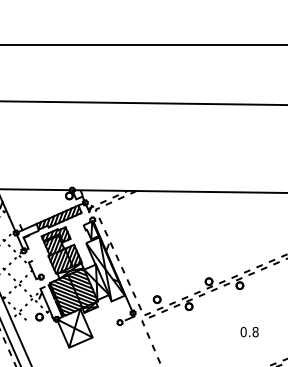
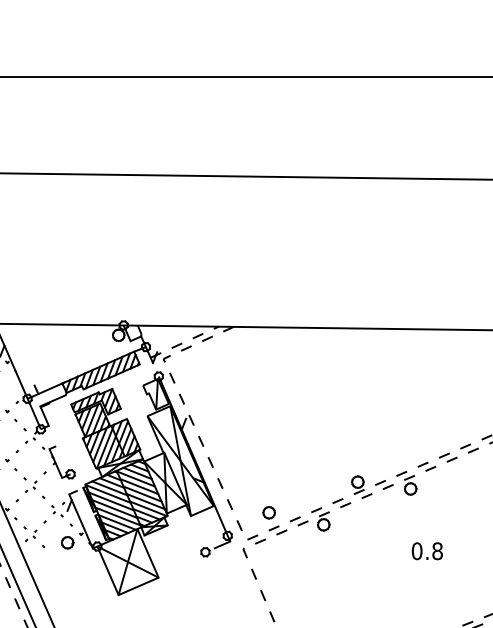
text: (249, 331) -> (427, 550), moved

